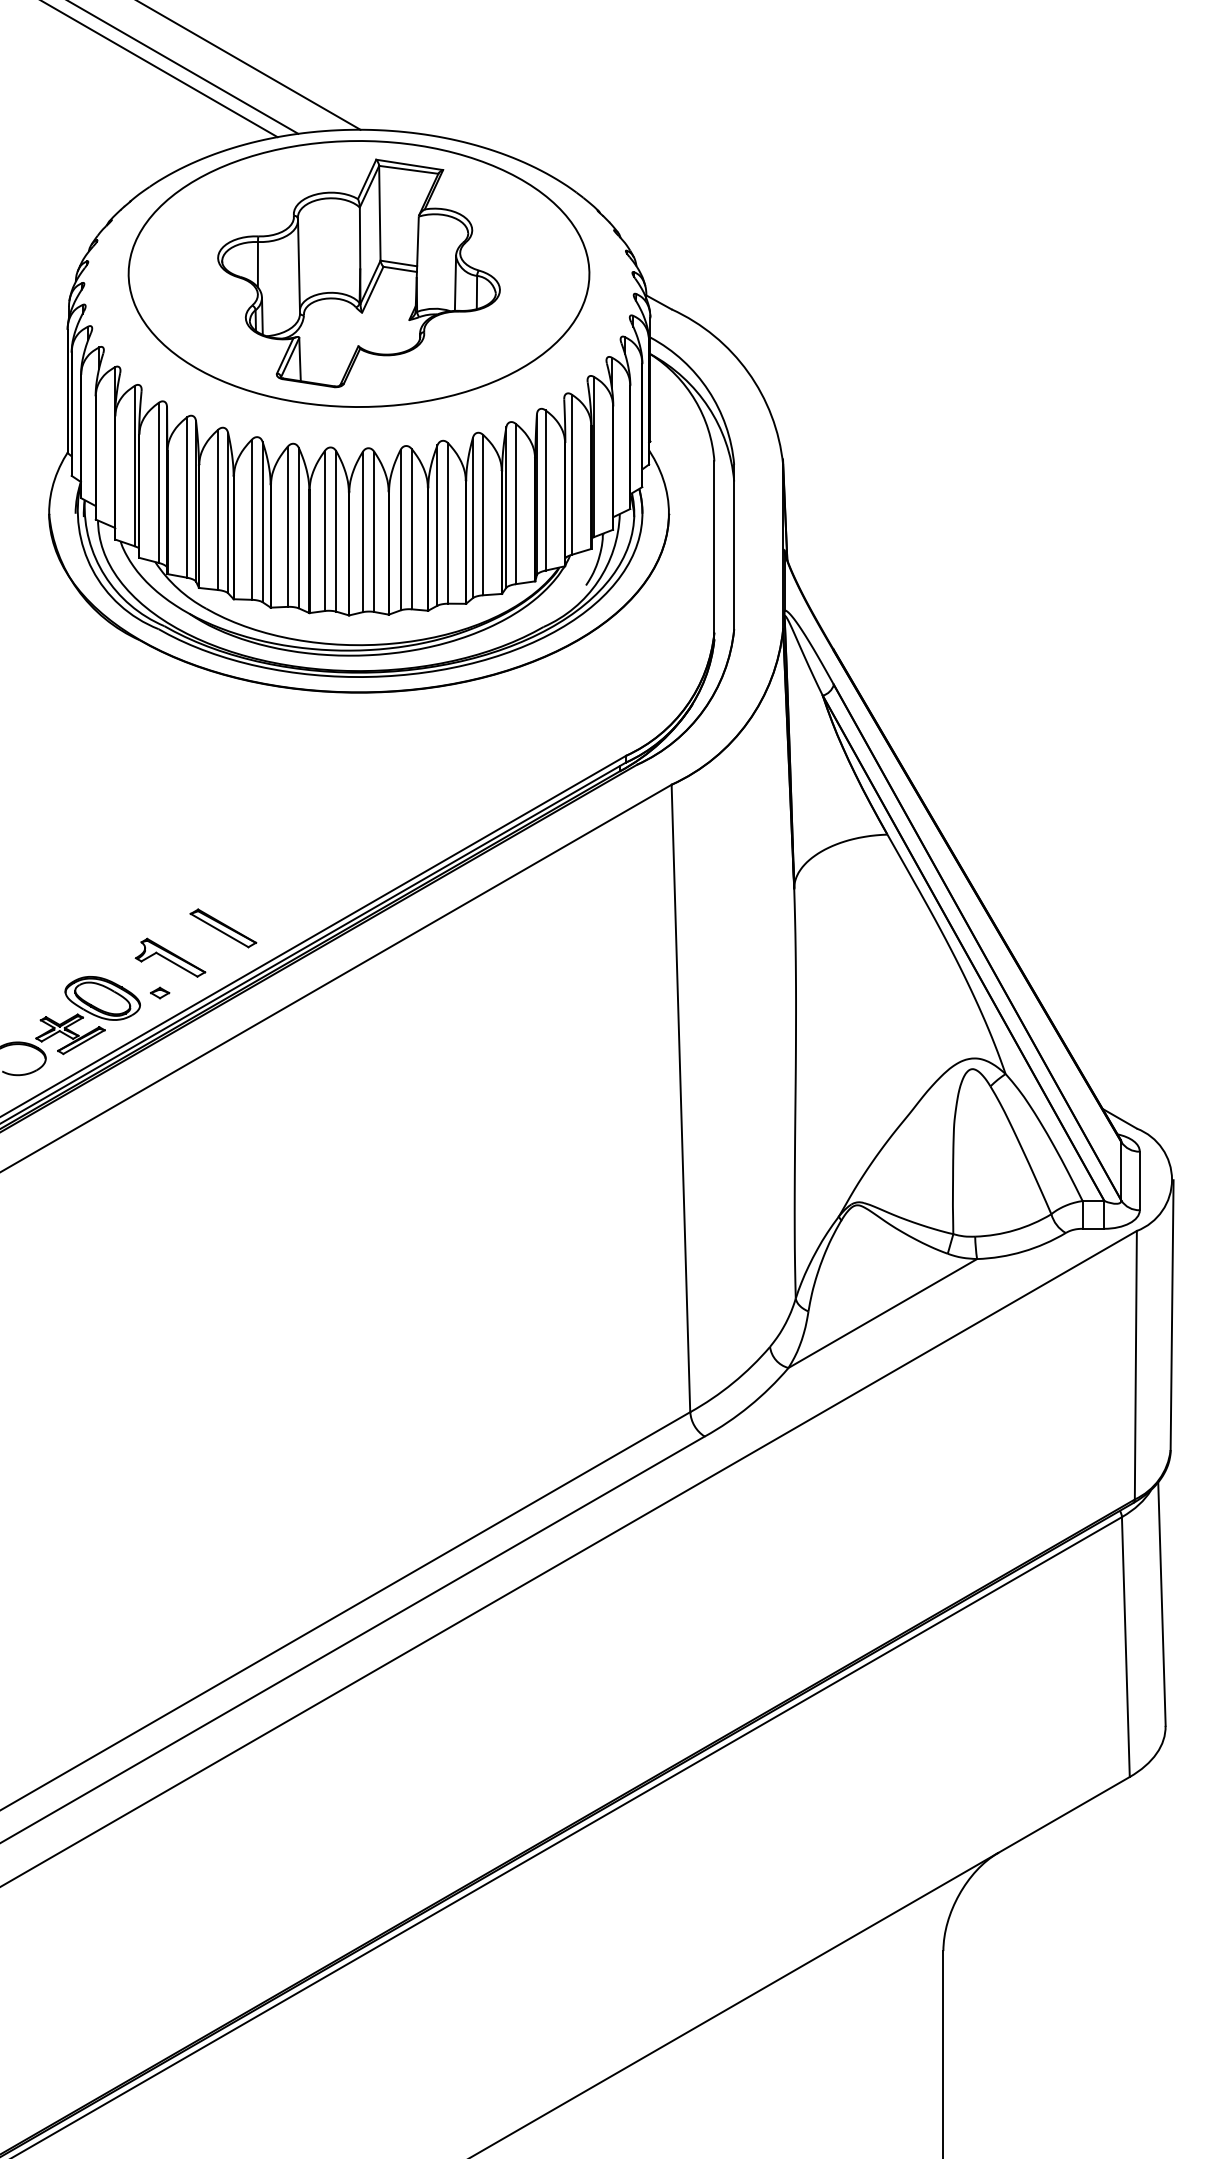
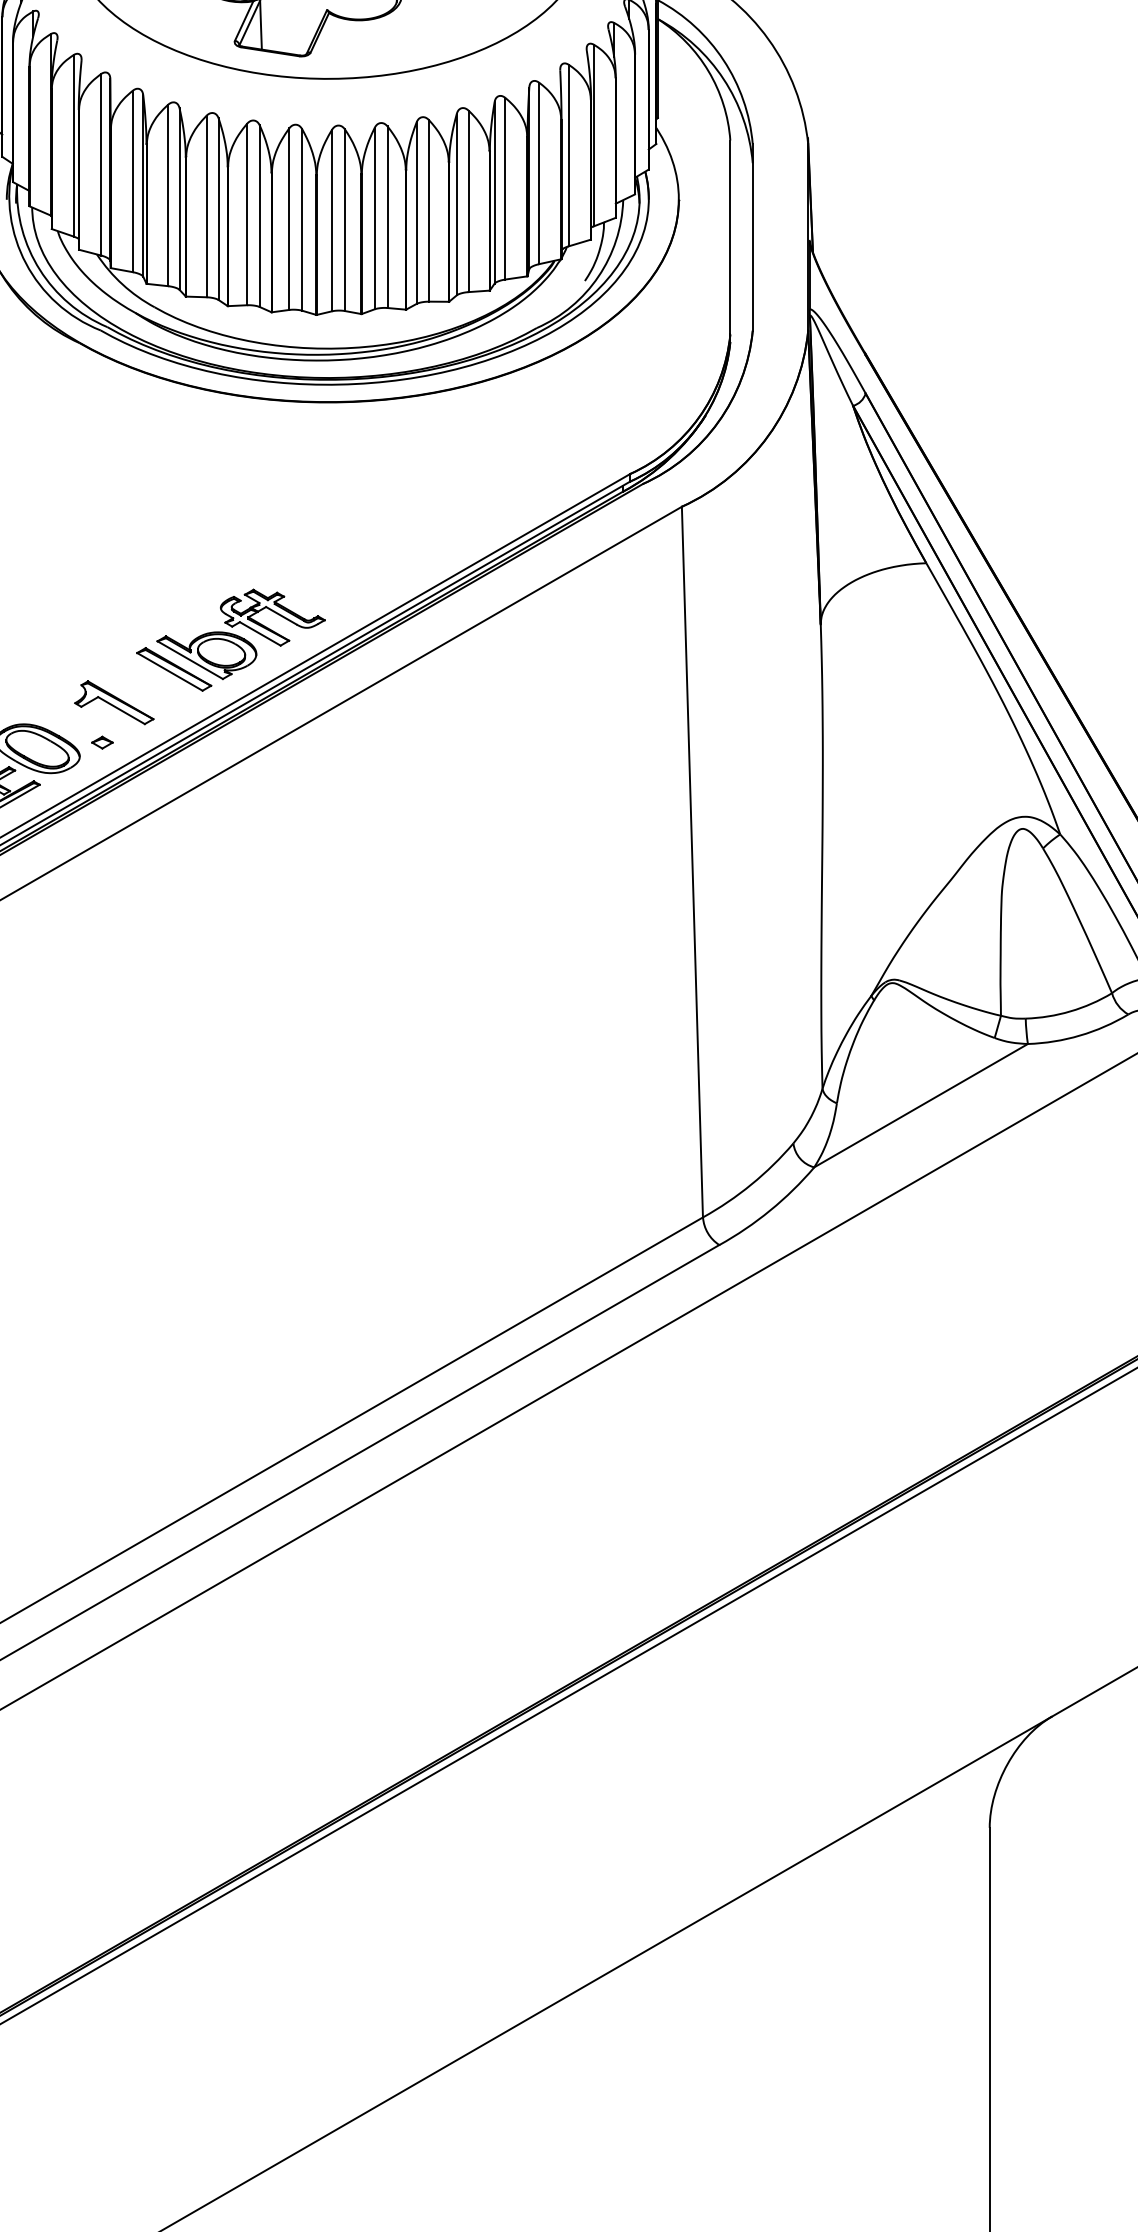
part: (282, 897) -> (241, 634), added

